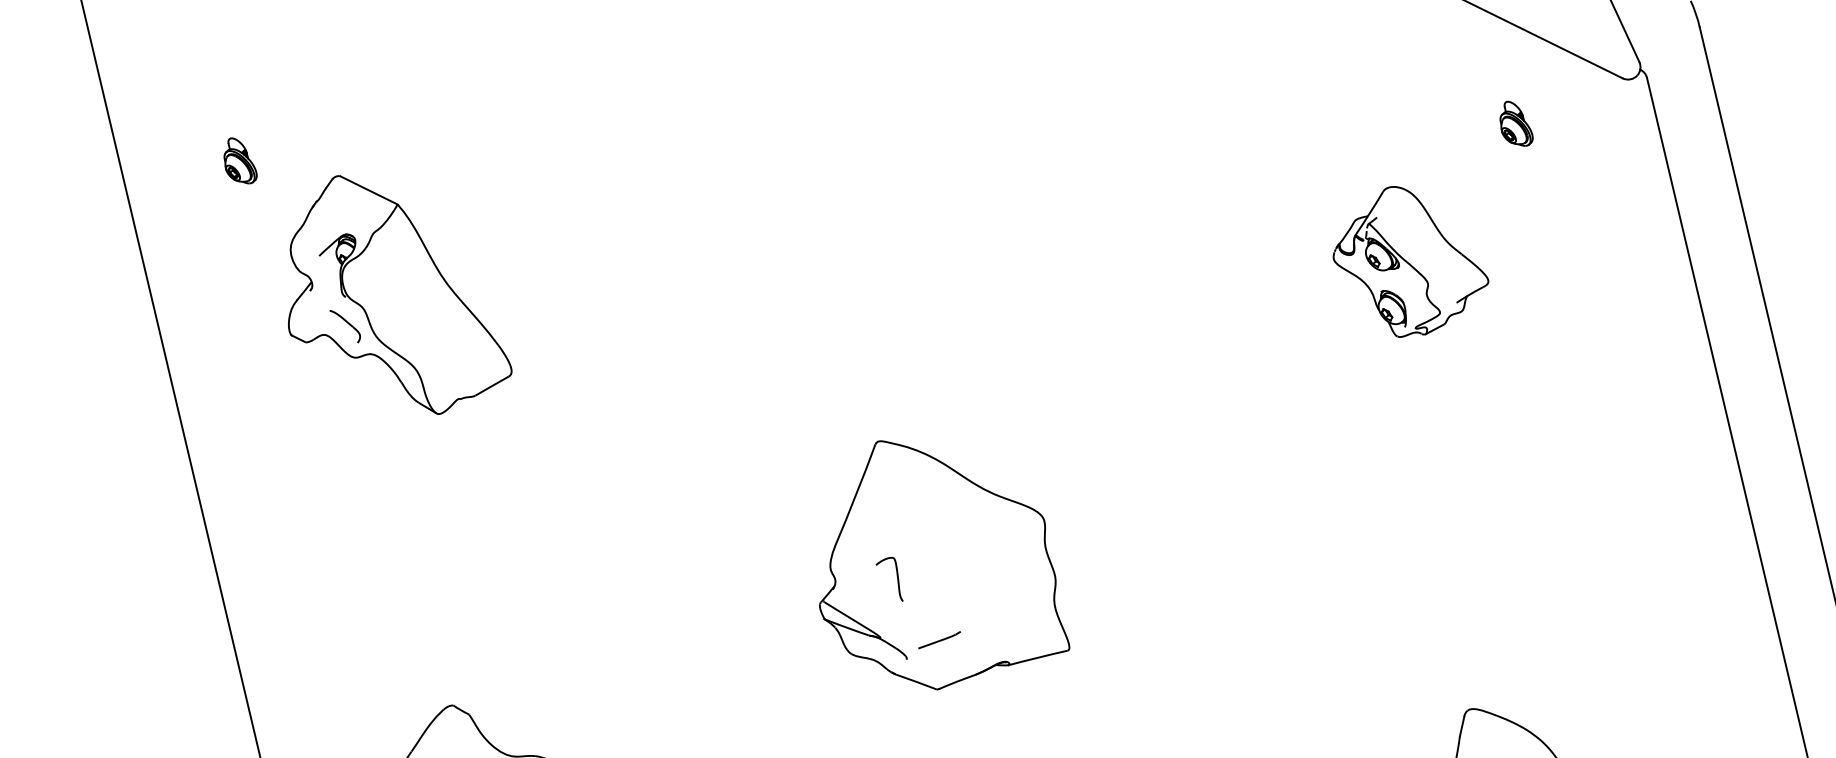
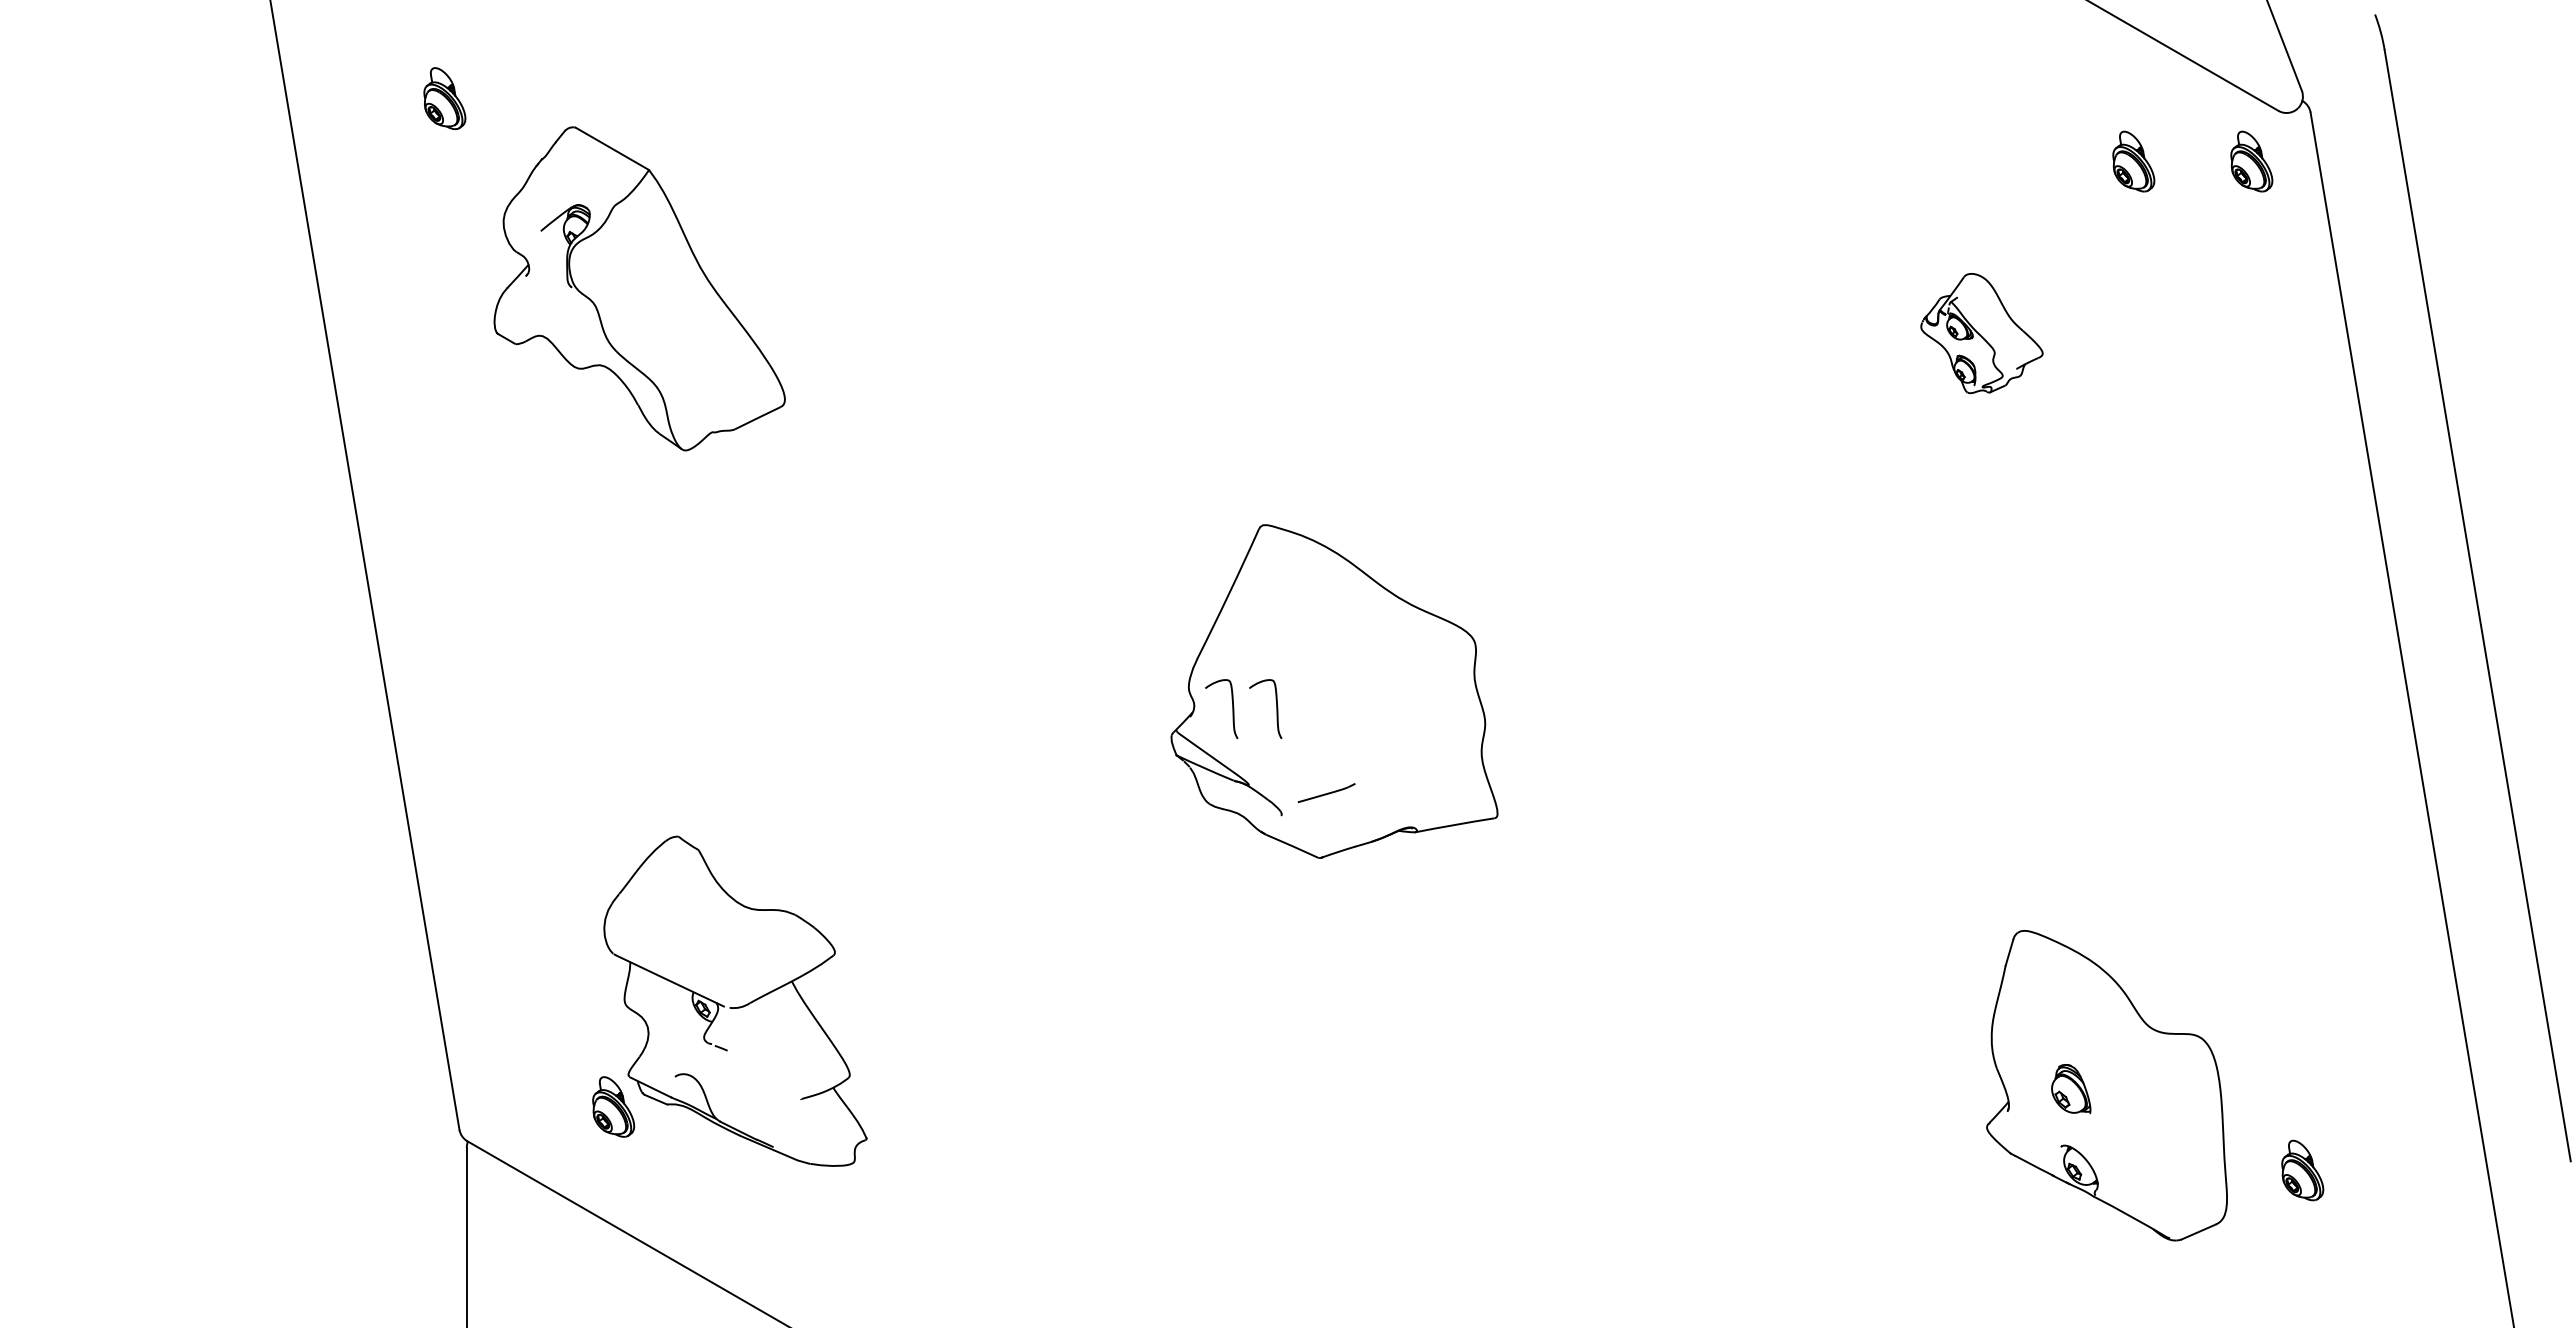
part: (1604, 117) -> (2251, 161), added
part: (1410, 261) -> (1981, 333), size x0.6
part: (344, 326) -> (568, 326), removed
curve: (864, 581) -> (1232, 708), added

